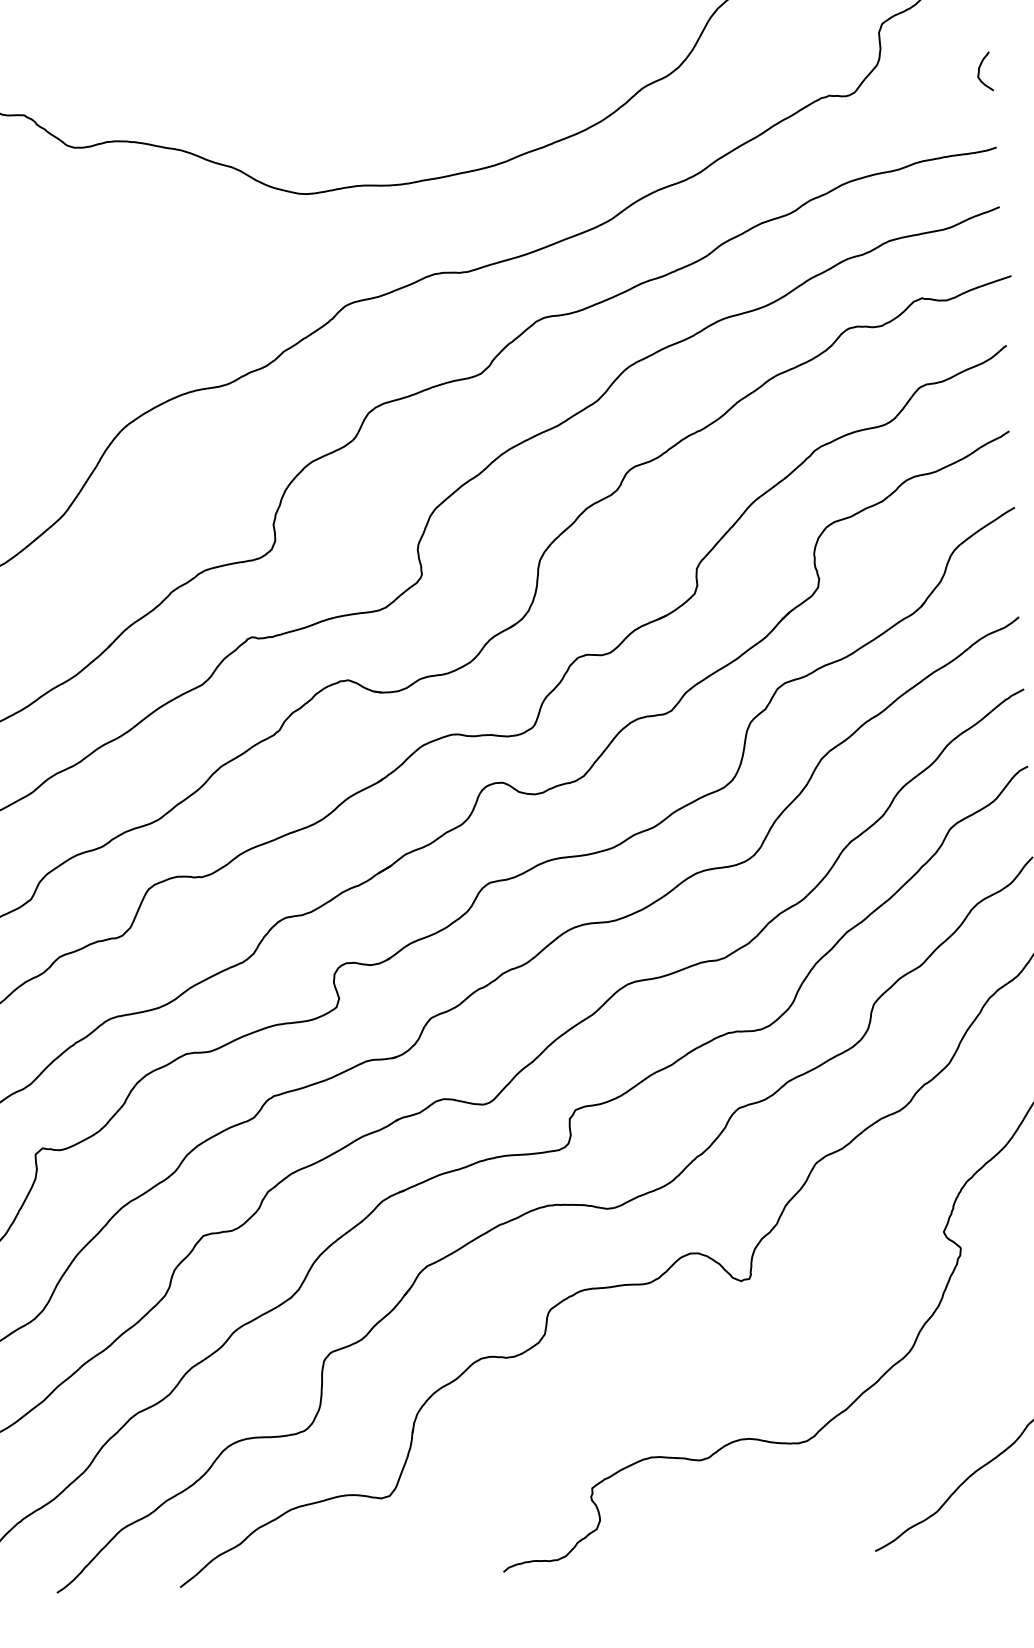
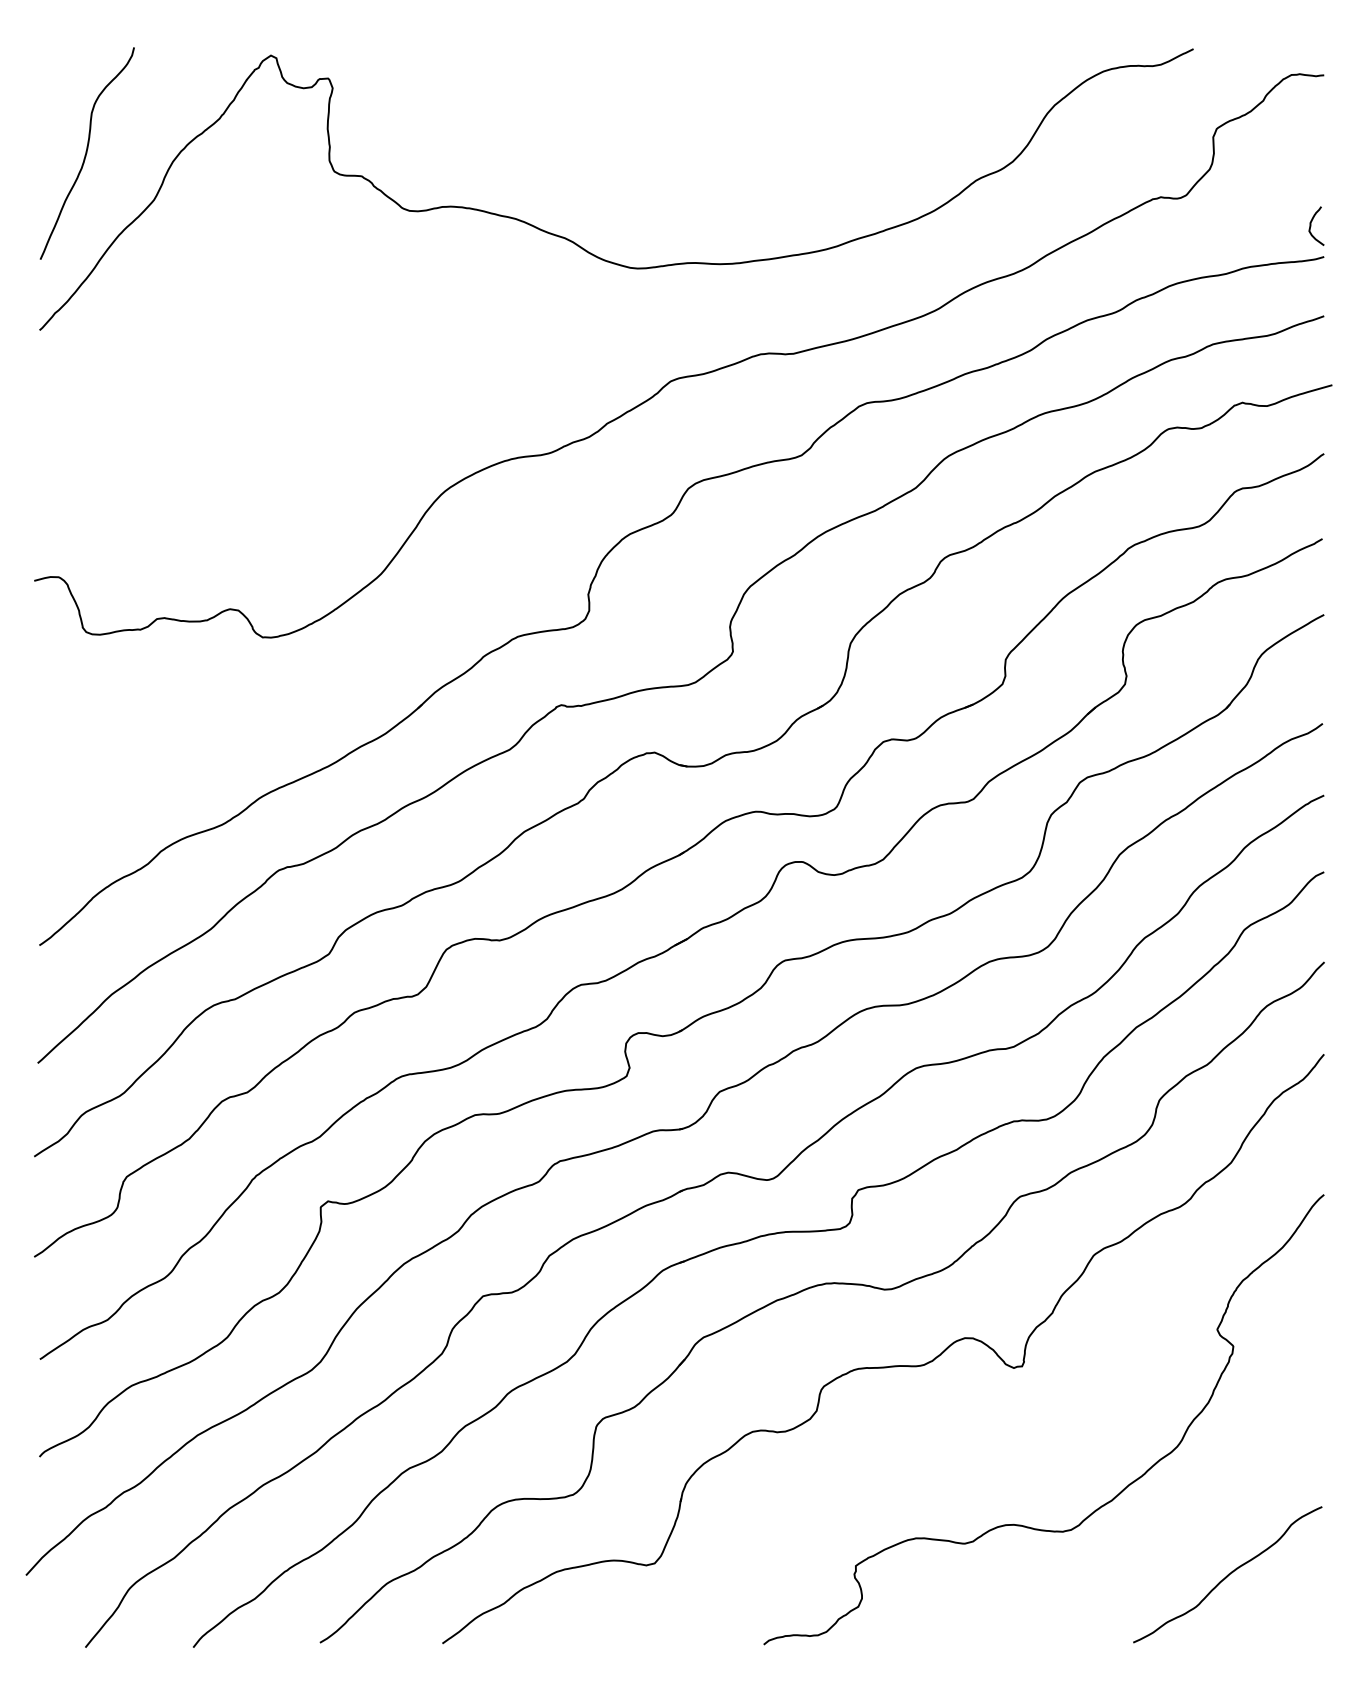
curve: (980, 71) -> (1311, 225), moved

